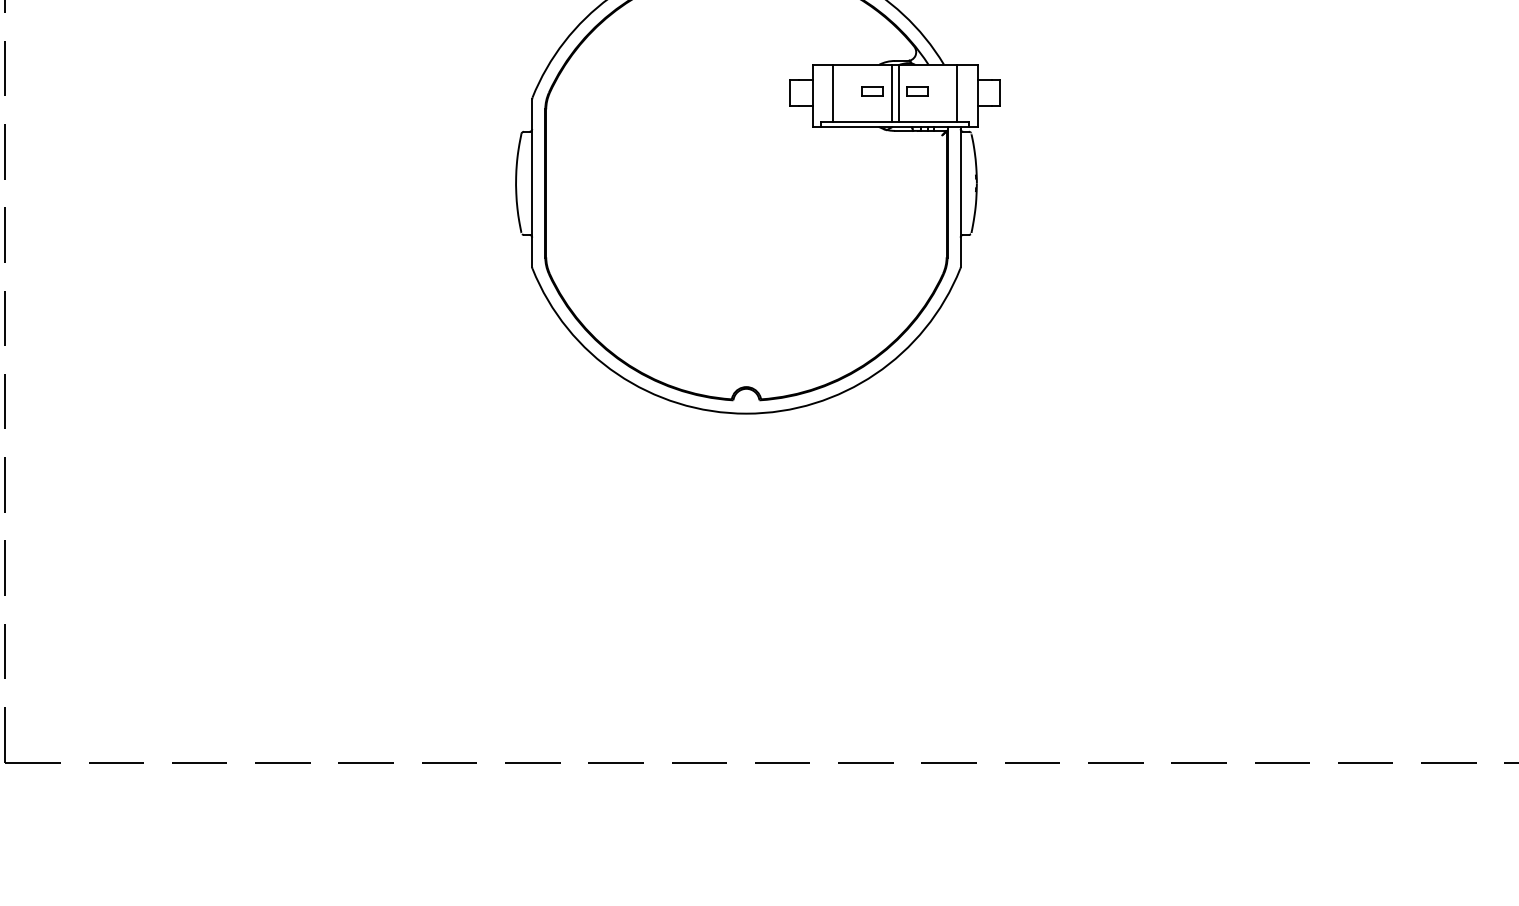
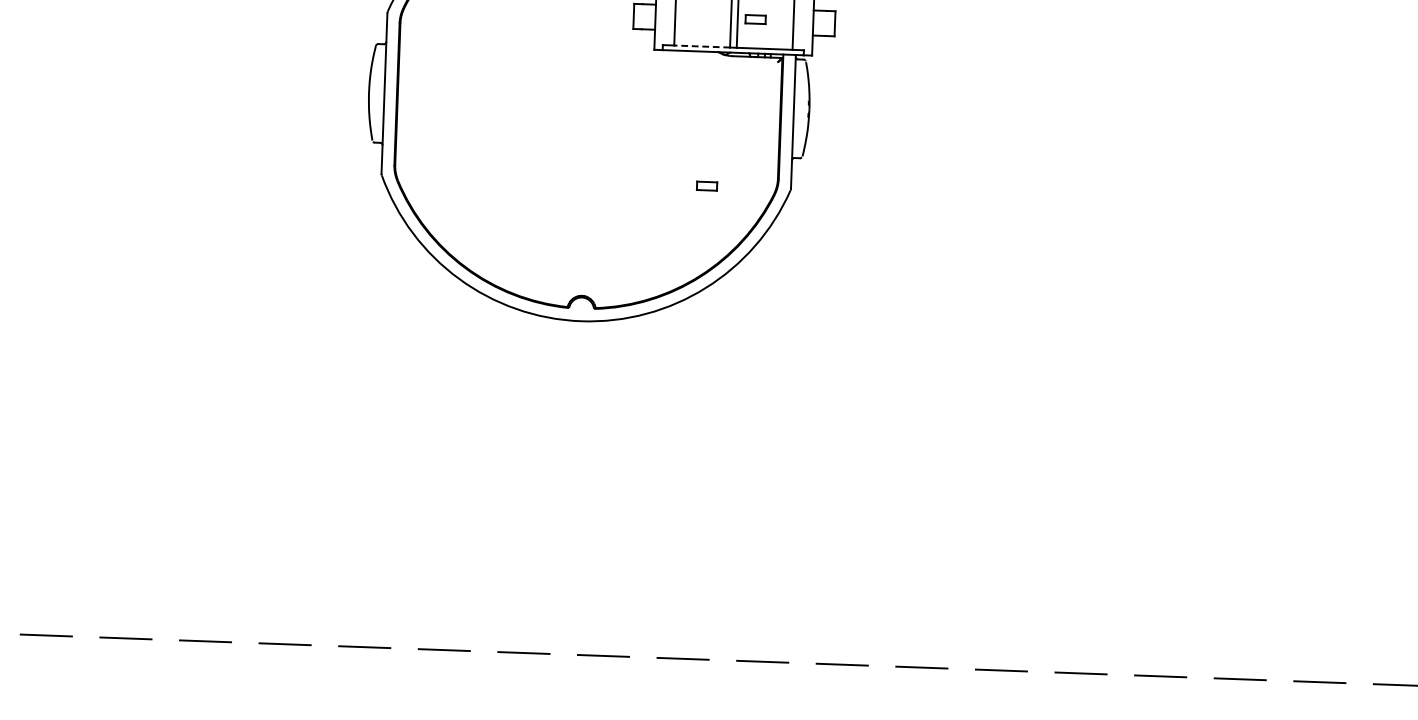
part: (872, 91) -> (706, 185), moved
line: (861, 122) -> (701, 46), solid -> dashed

